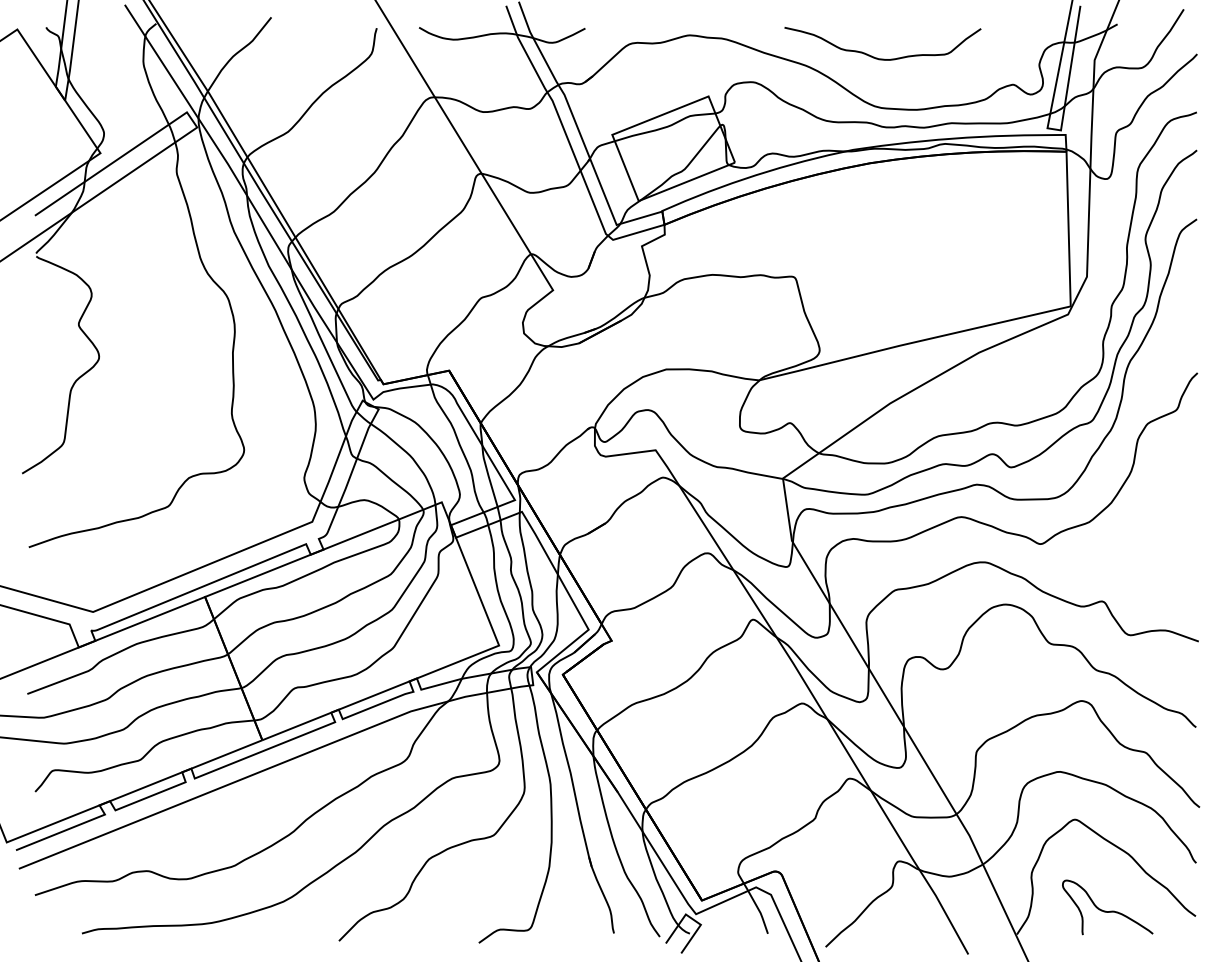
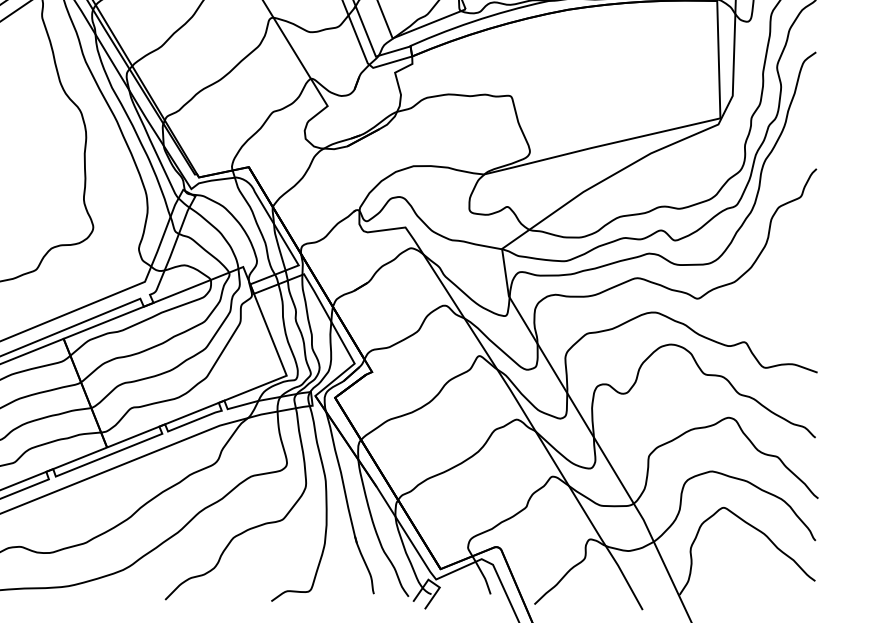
curve: (1105, 910) -> (746, 576), removed

